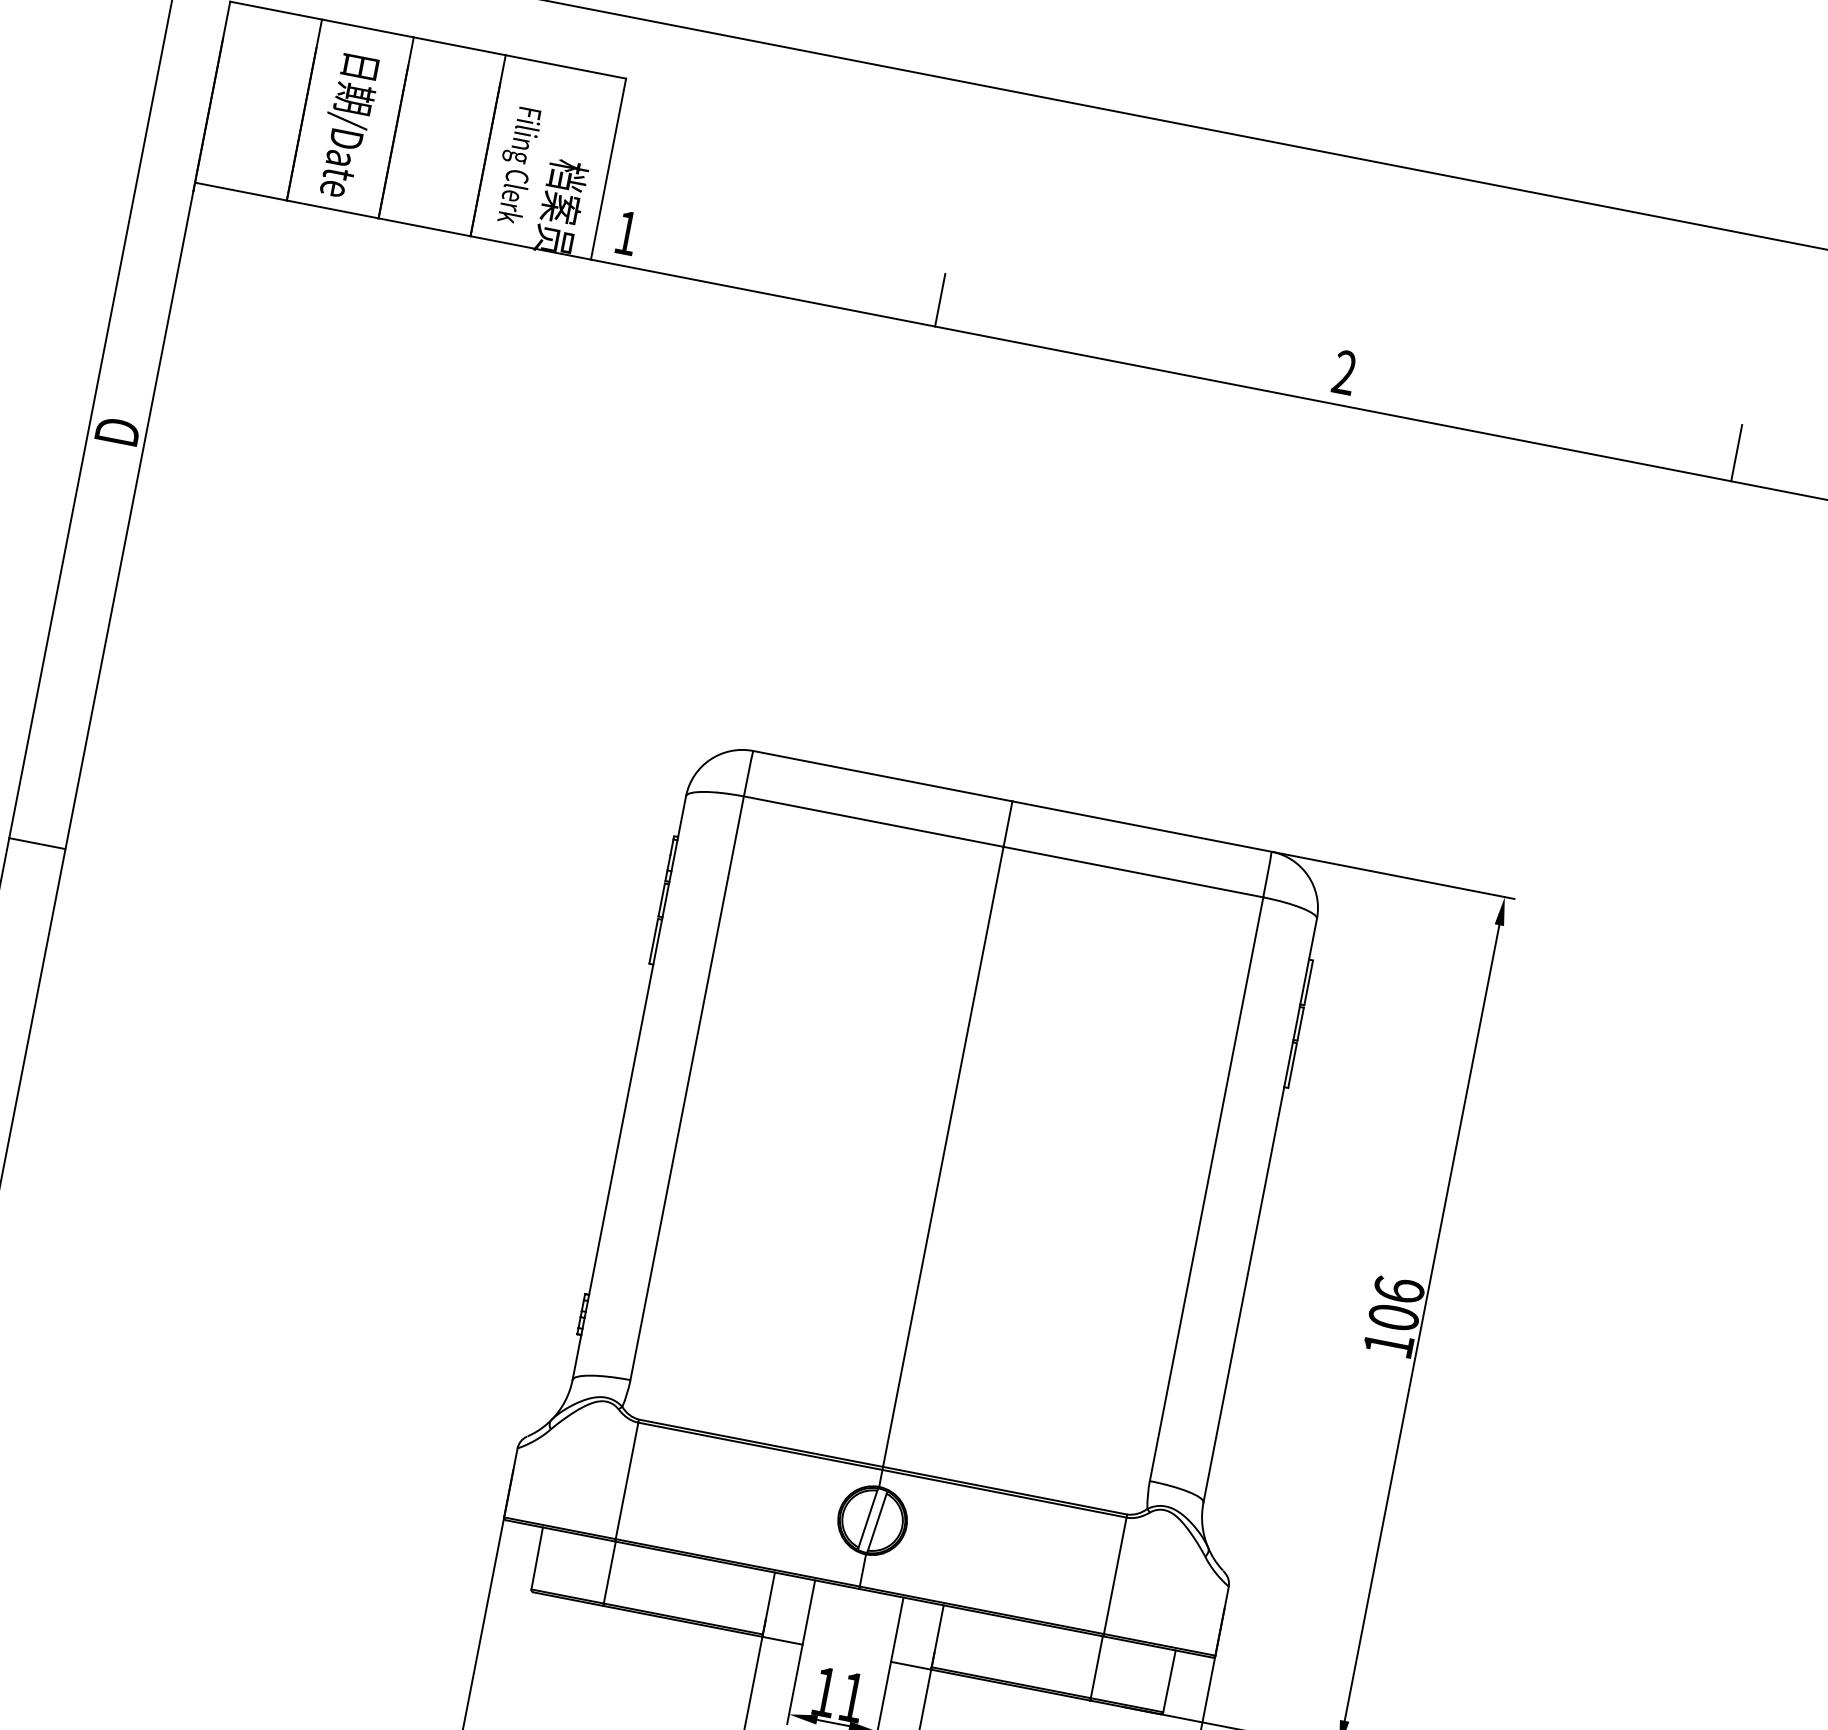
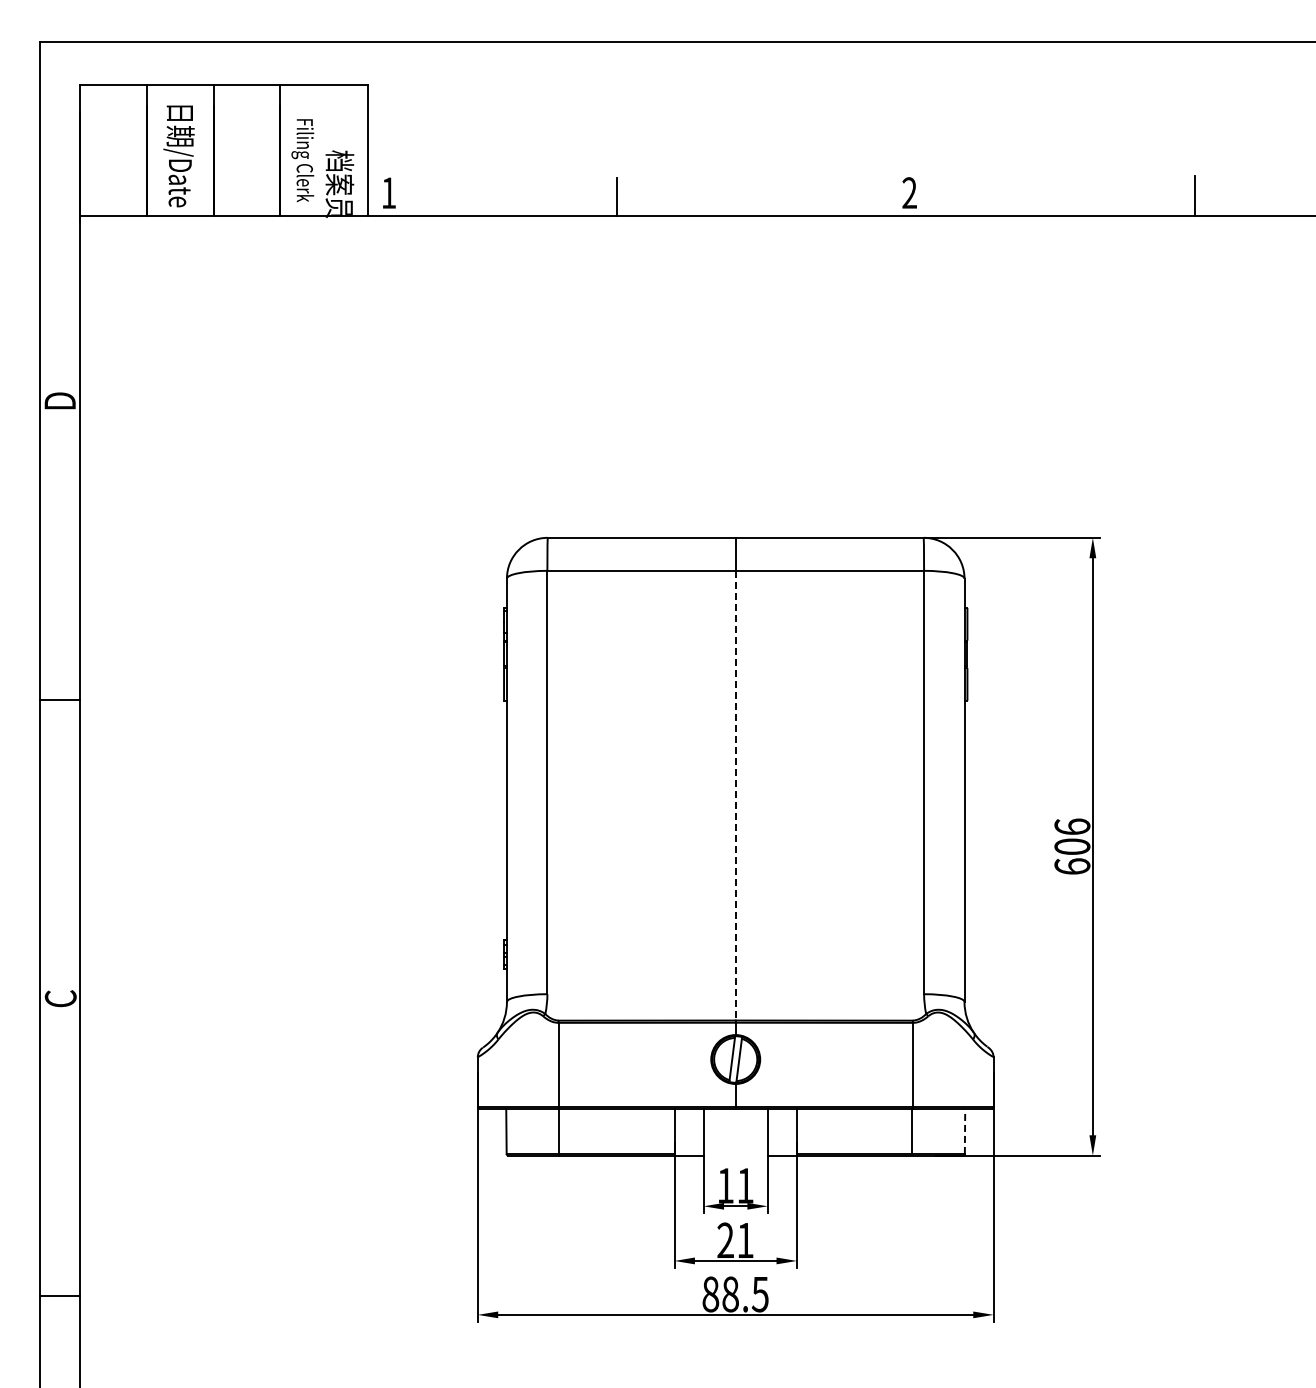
line: (943, 1156) -> (735, 795), solid -> dashed
text: (1388, 1344) -> (1072, 866), 106 -> 606
line: (1170, 1681) -> (965, 1131), solid -> dashed

